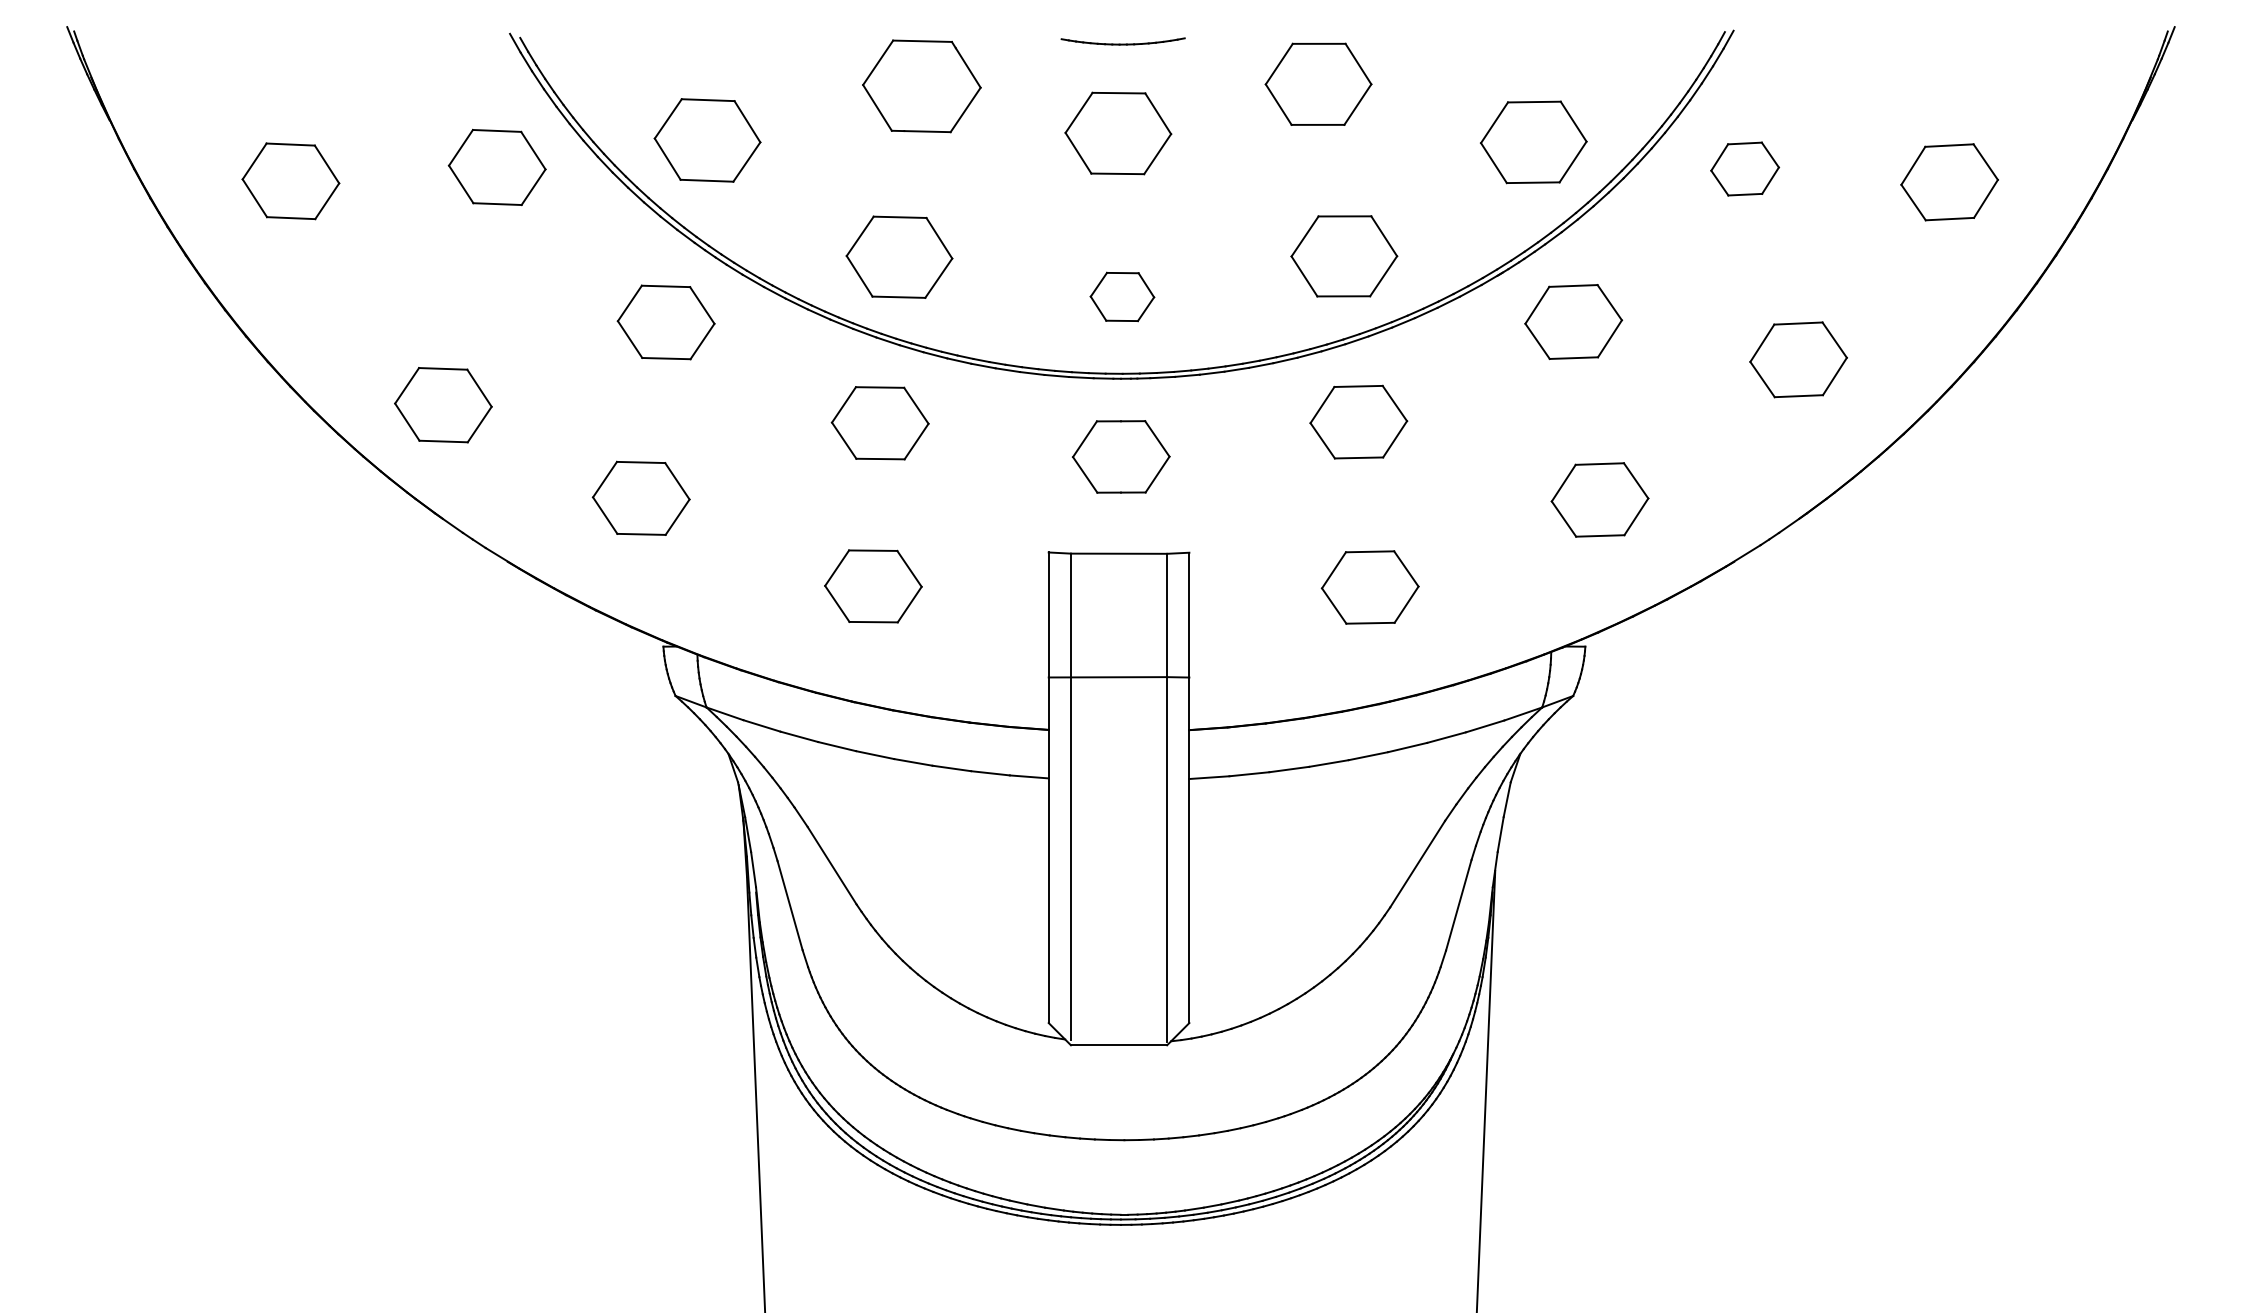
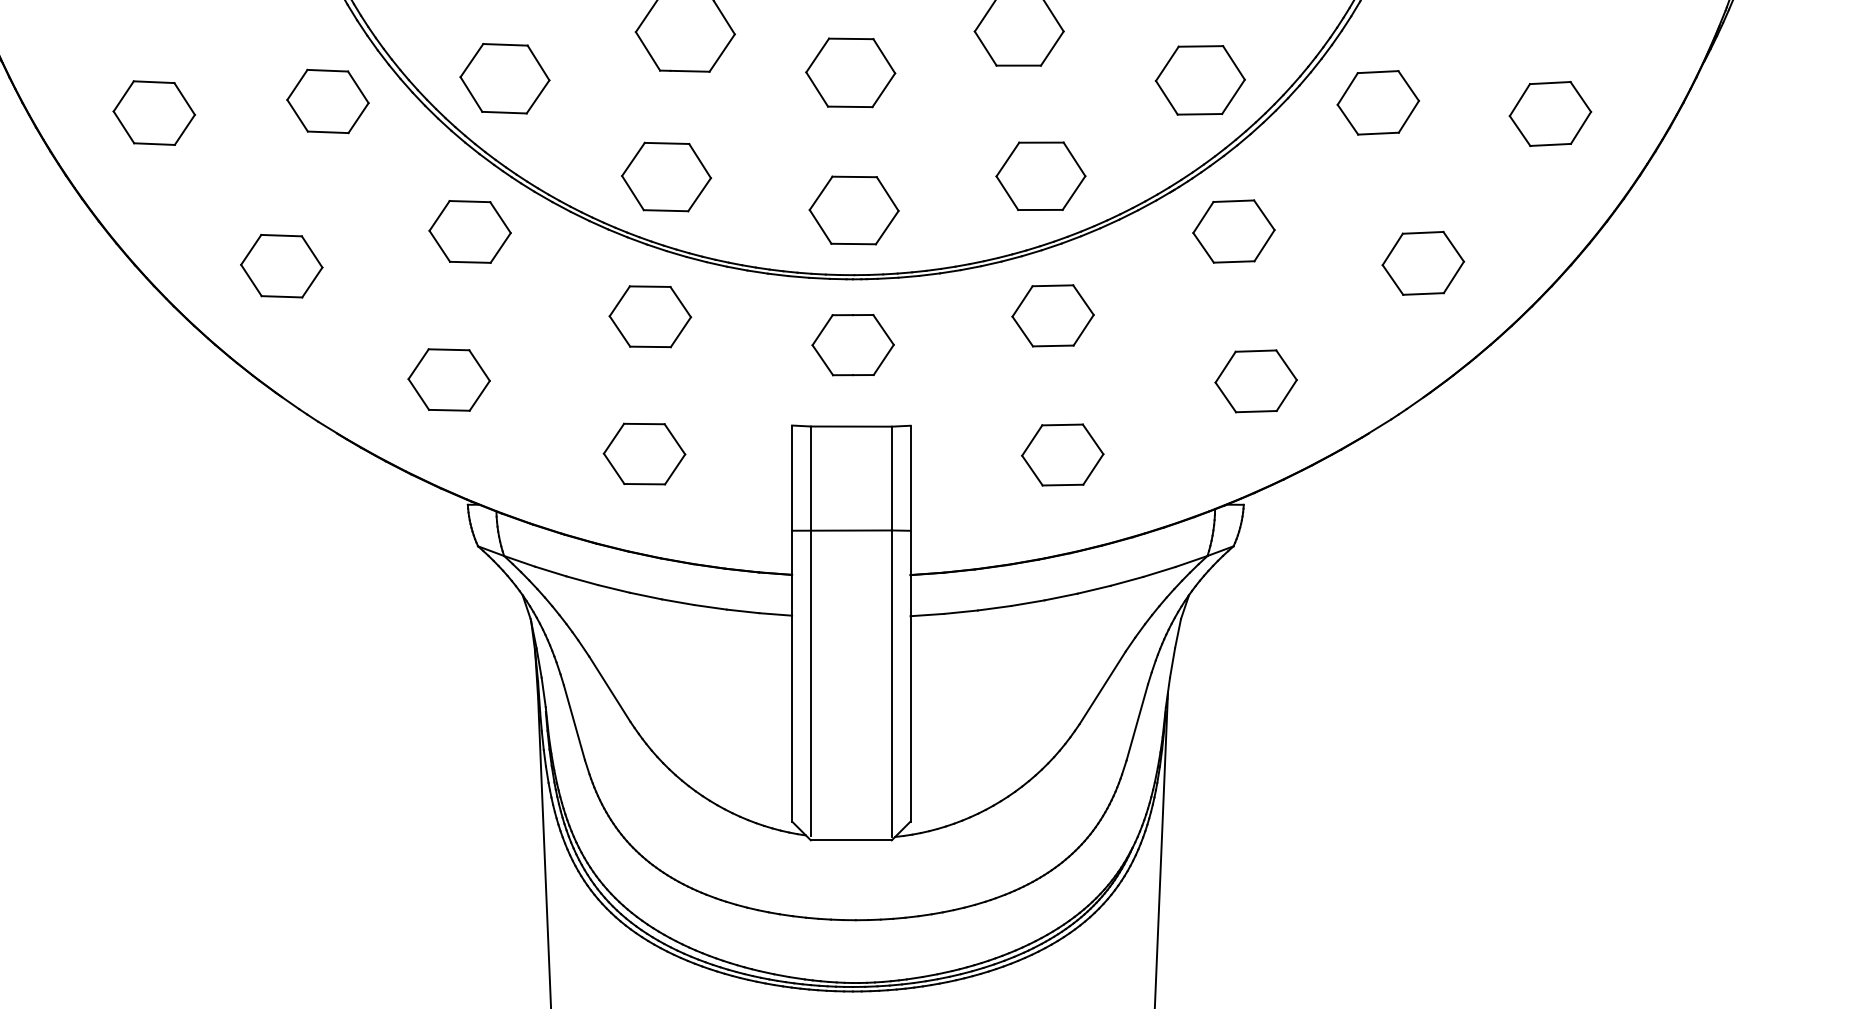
part: (1744, 168) -> (1377, 102), size x1.43
part: (1122, 296) -> (854, 210), size x1.67
part: (443, 405) -> (281, 266), moved

